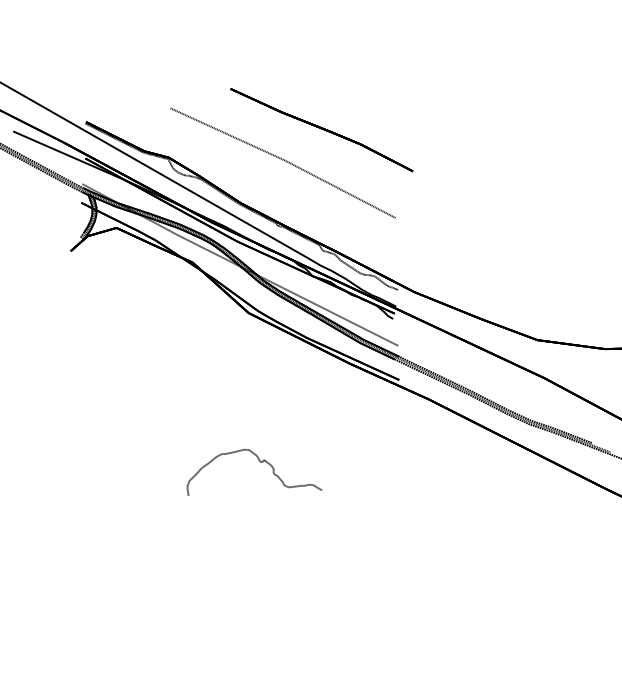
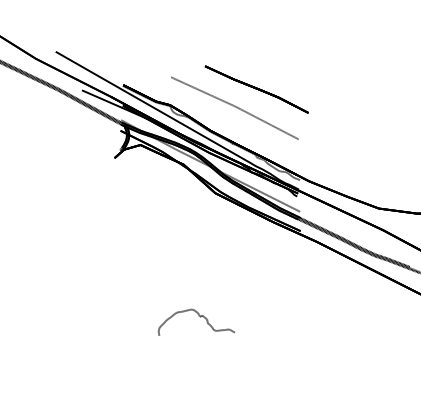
part: (259, 461) -> (199, 316), moved

